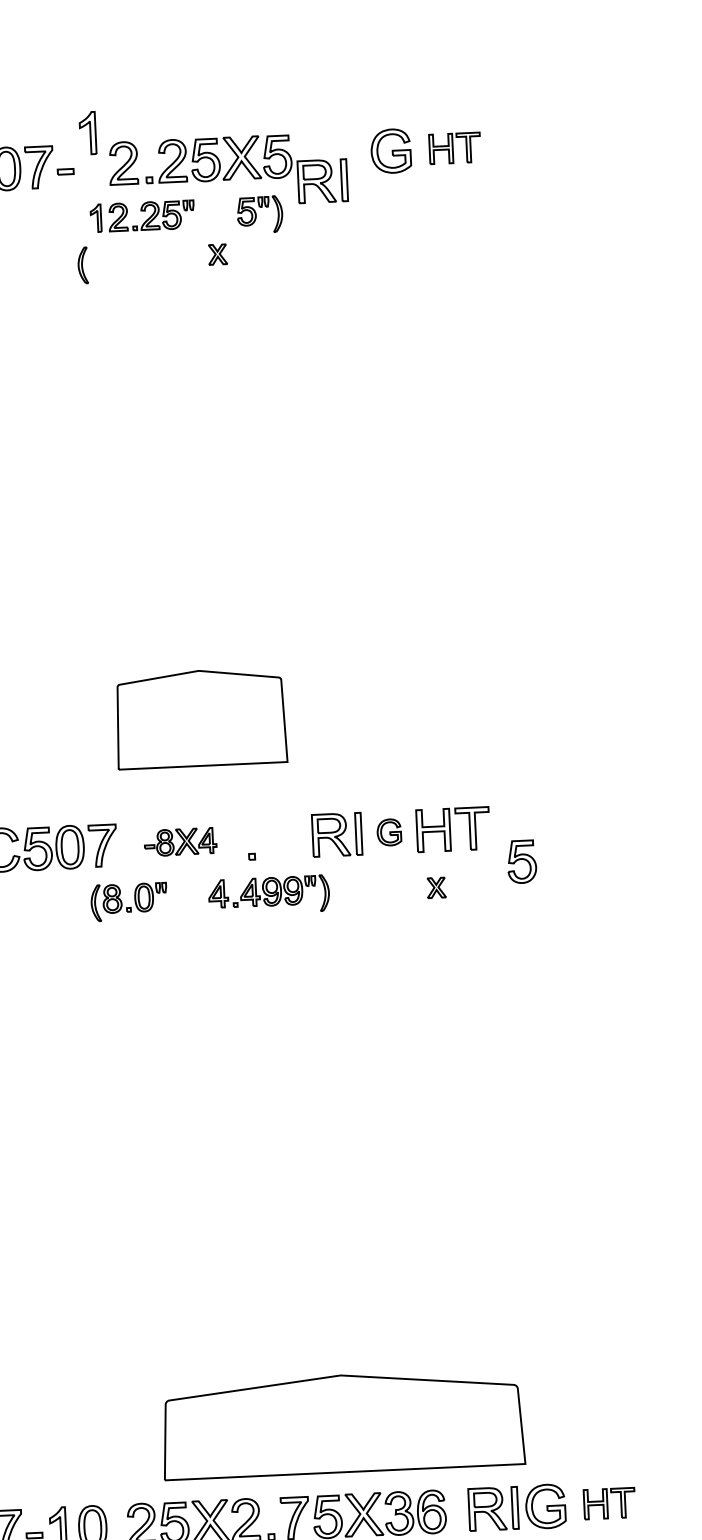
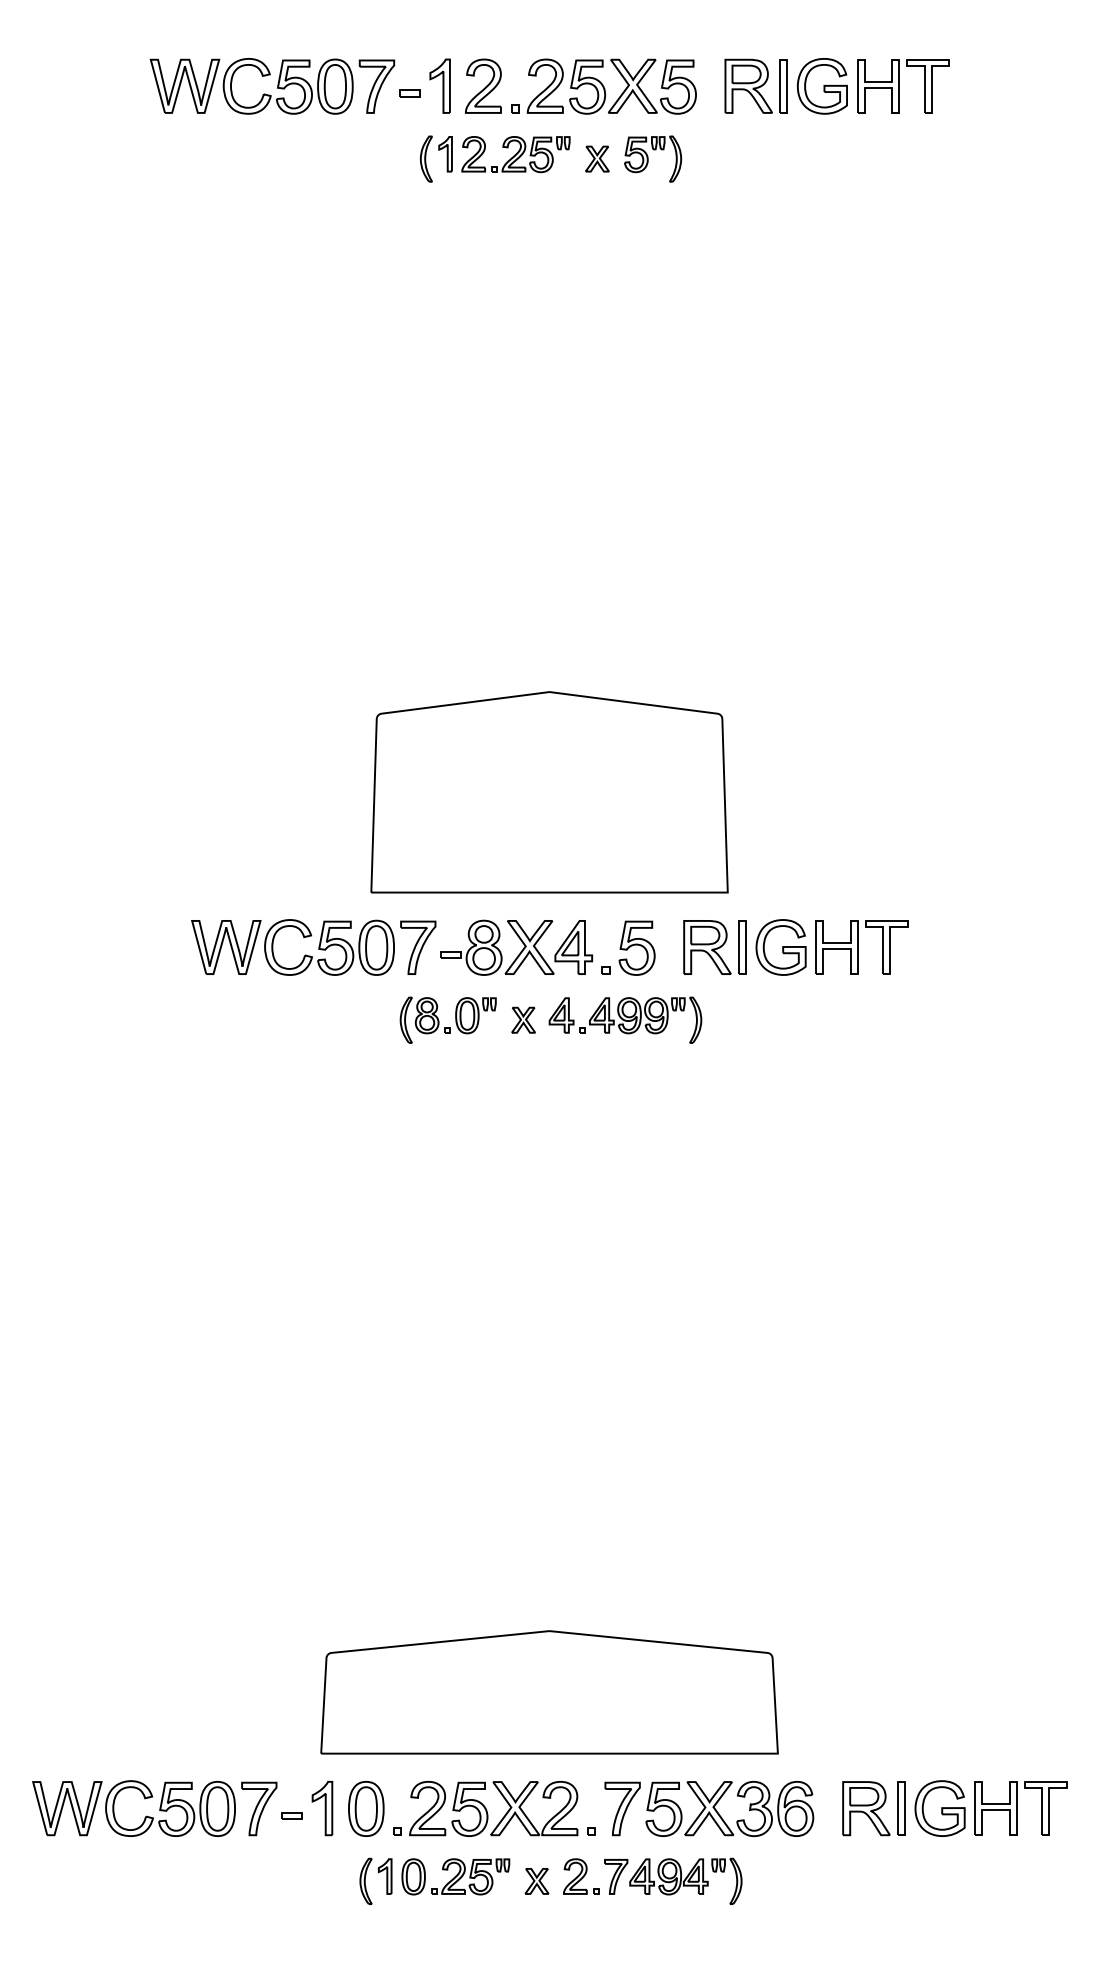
part: (87, 132) -> (439, 85), moved
part: (455, 148) -> (903, 86), size x1.43
part: (322, 180) -> (755, 85), moved
part: (217, 254) -> (597, 158), moved
part: (83, 265) -> (426, 158), moved
part: (200, 718) -> (549, 792), size x1.67
part: (388, 832) -> (780, 947), size x1.67
part: (180, 841) -> (516, 947), size x1.67
part: (521, 861) -> (636, 947), moved
part: (436, 887) -> (523, 1019), moved
part: (342, 1423) -> (549, 1692), moved
part: (609, 1503) -> (1020, 1808), size x1.43

